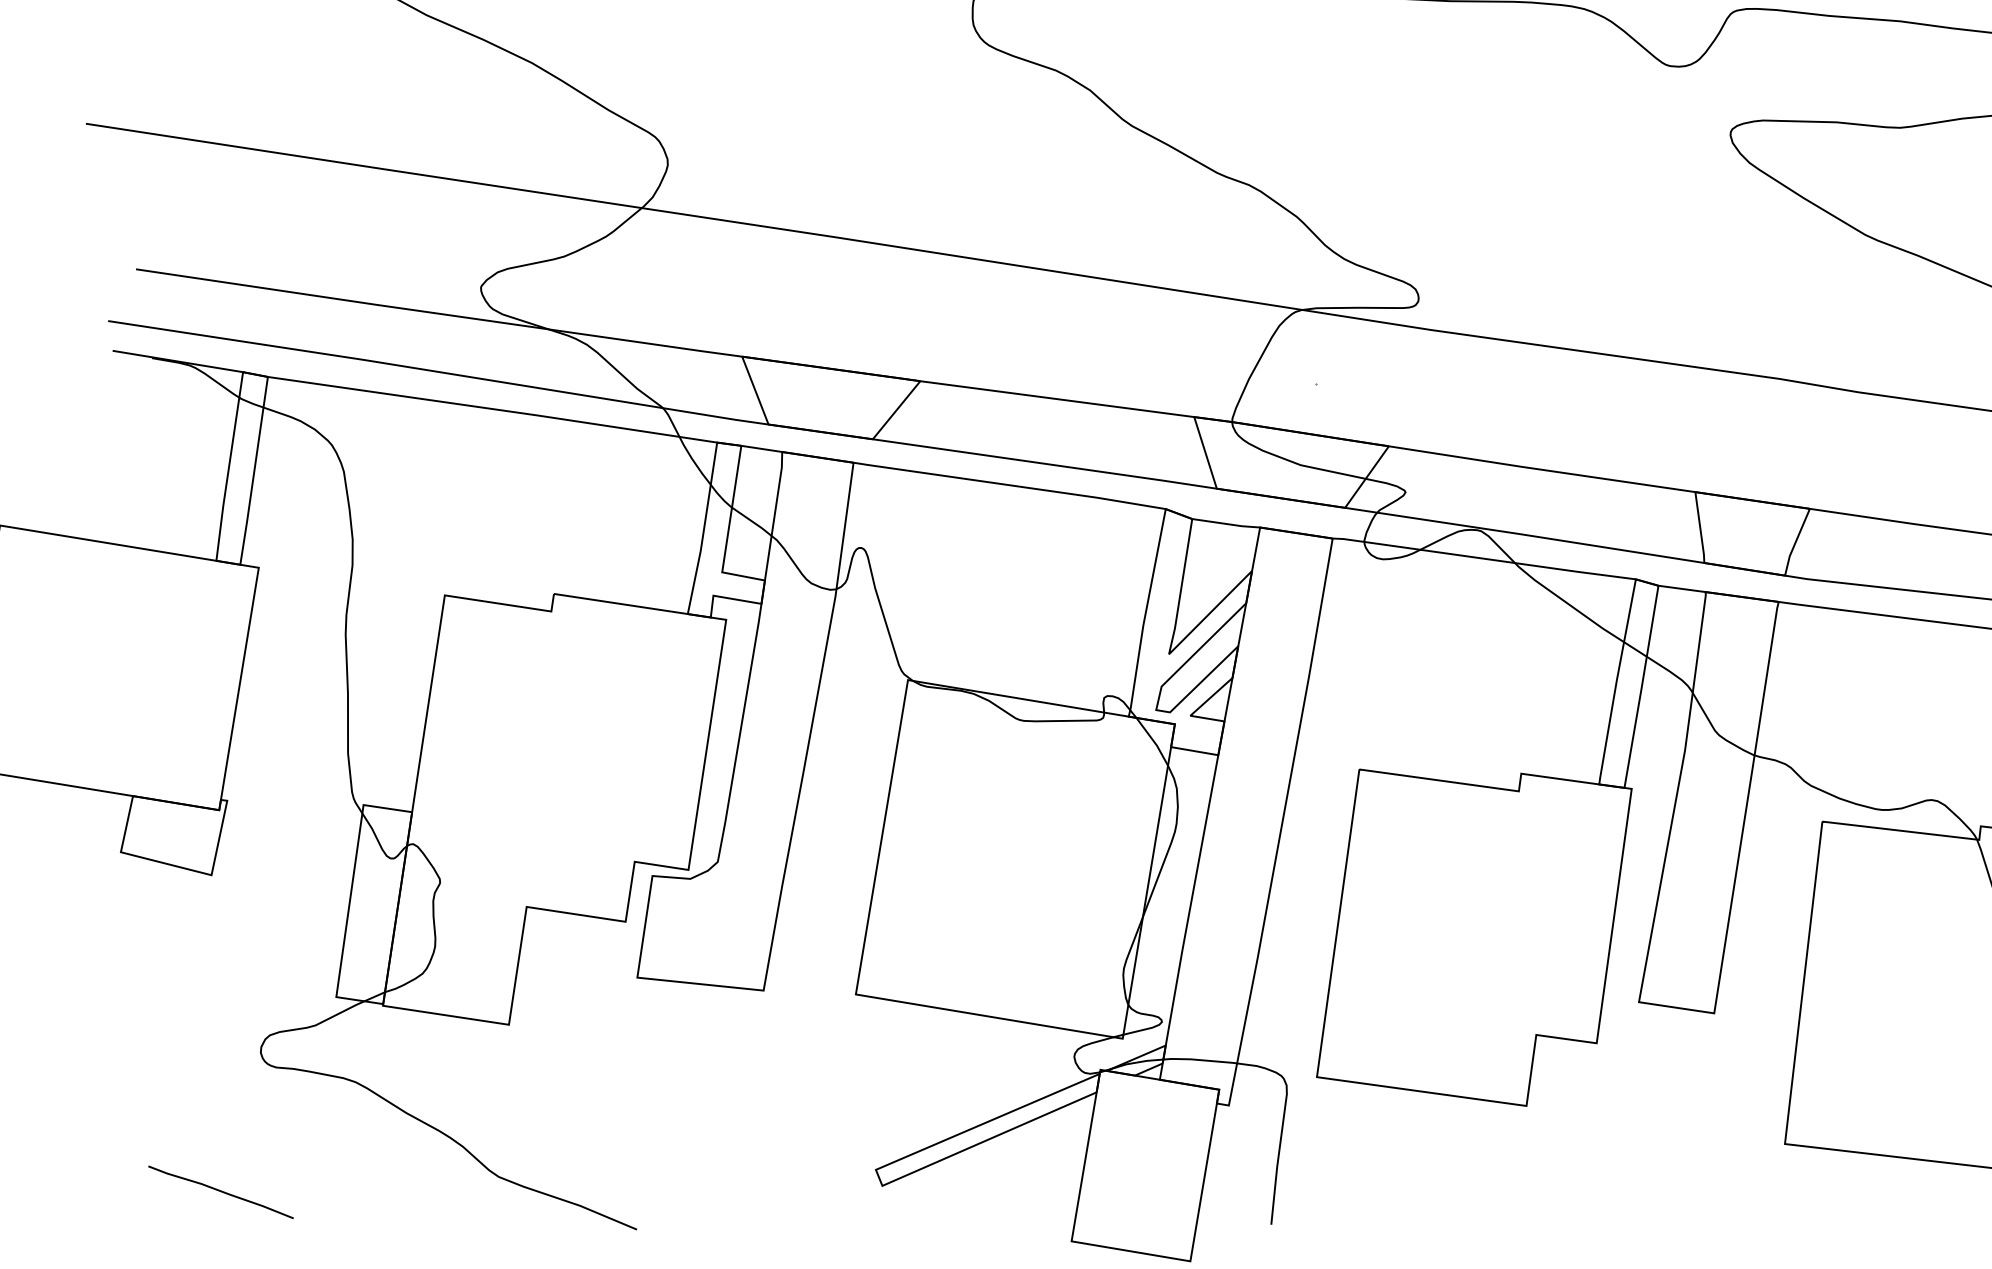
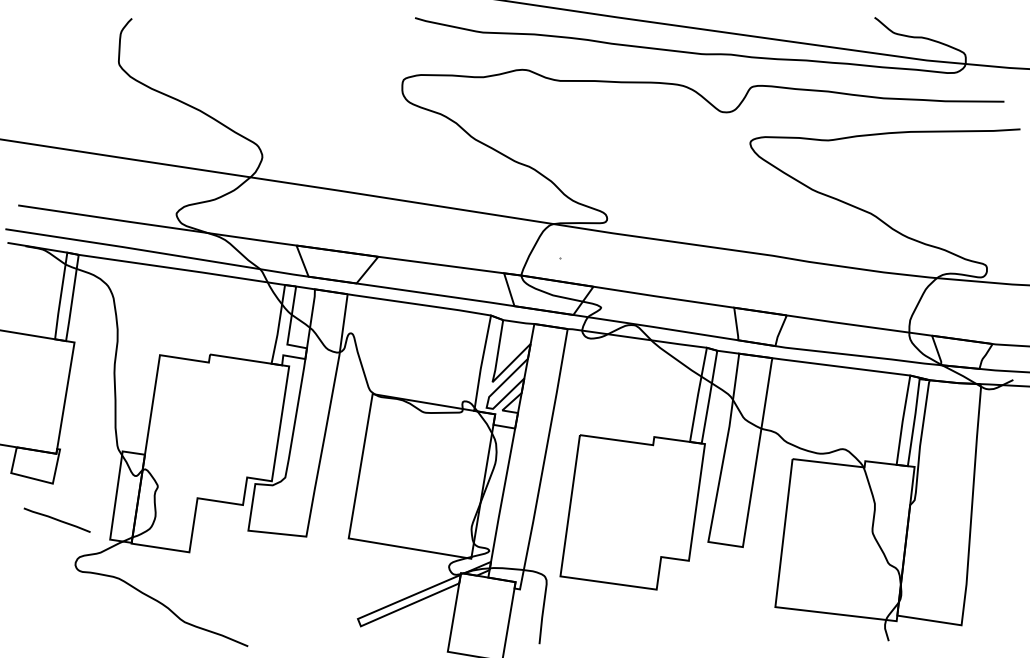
line: (219, 1190) -> (56, 519), moved

